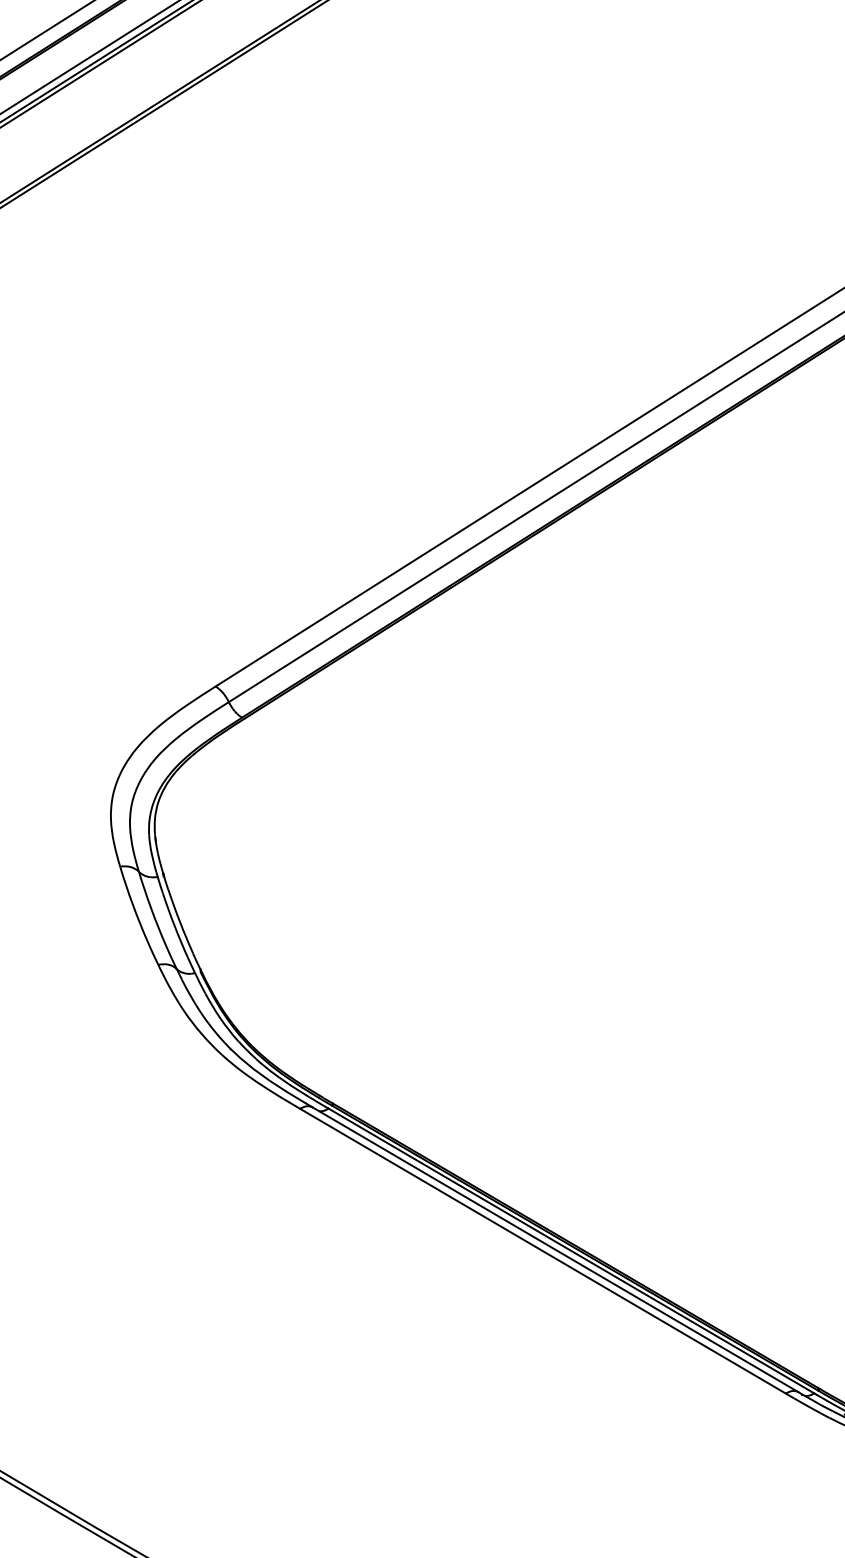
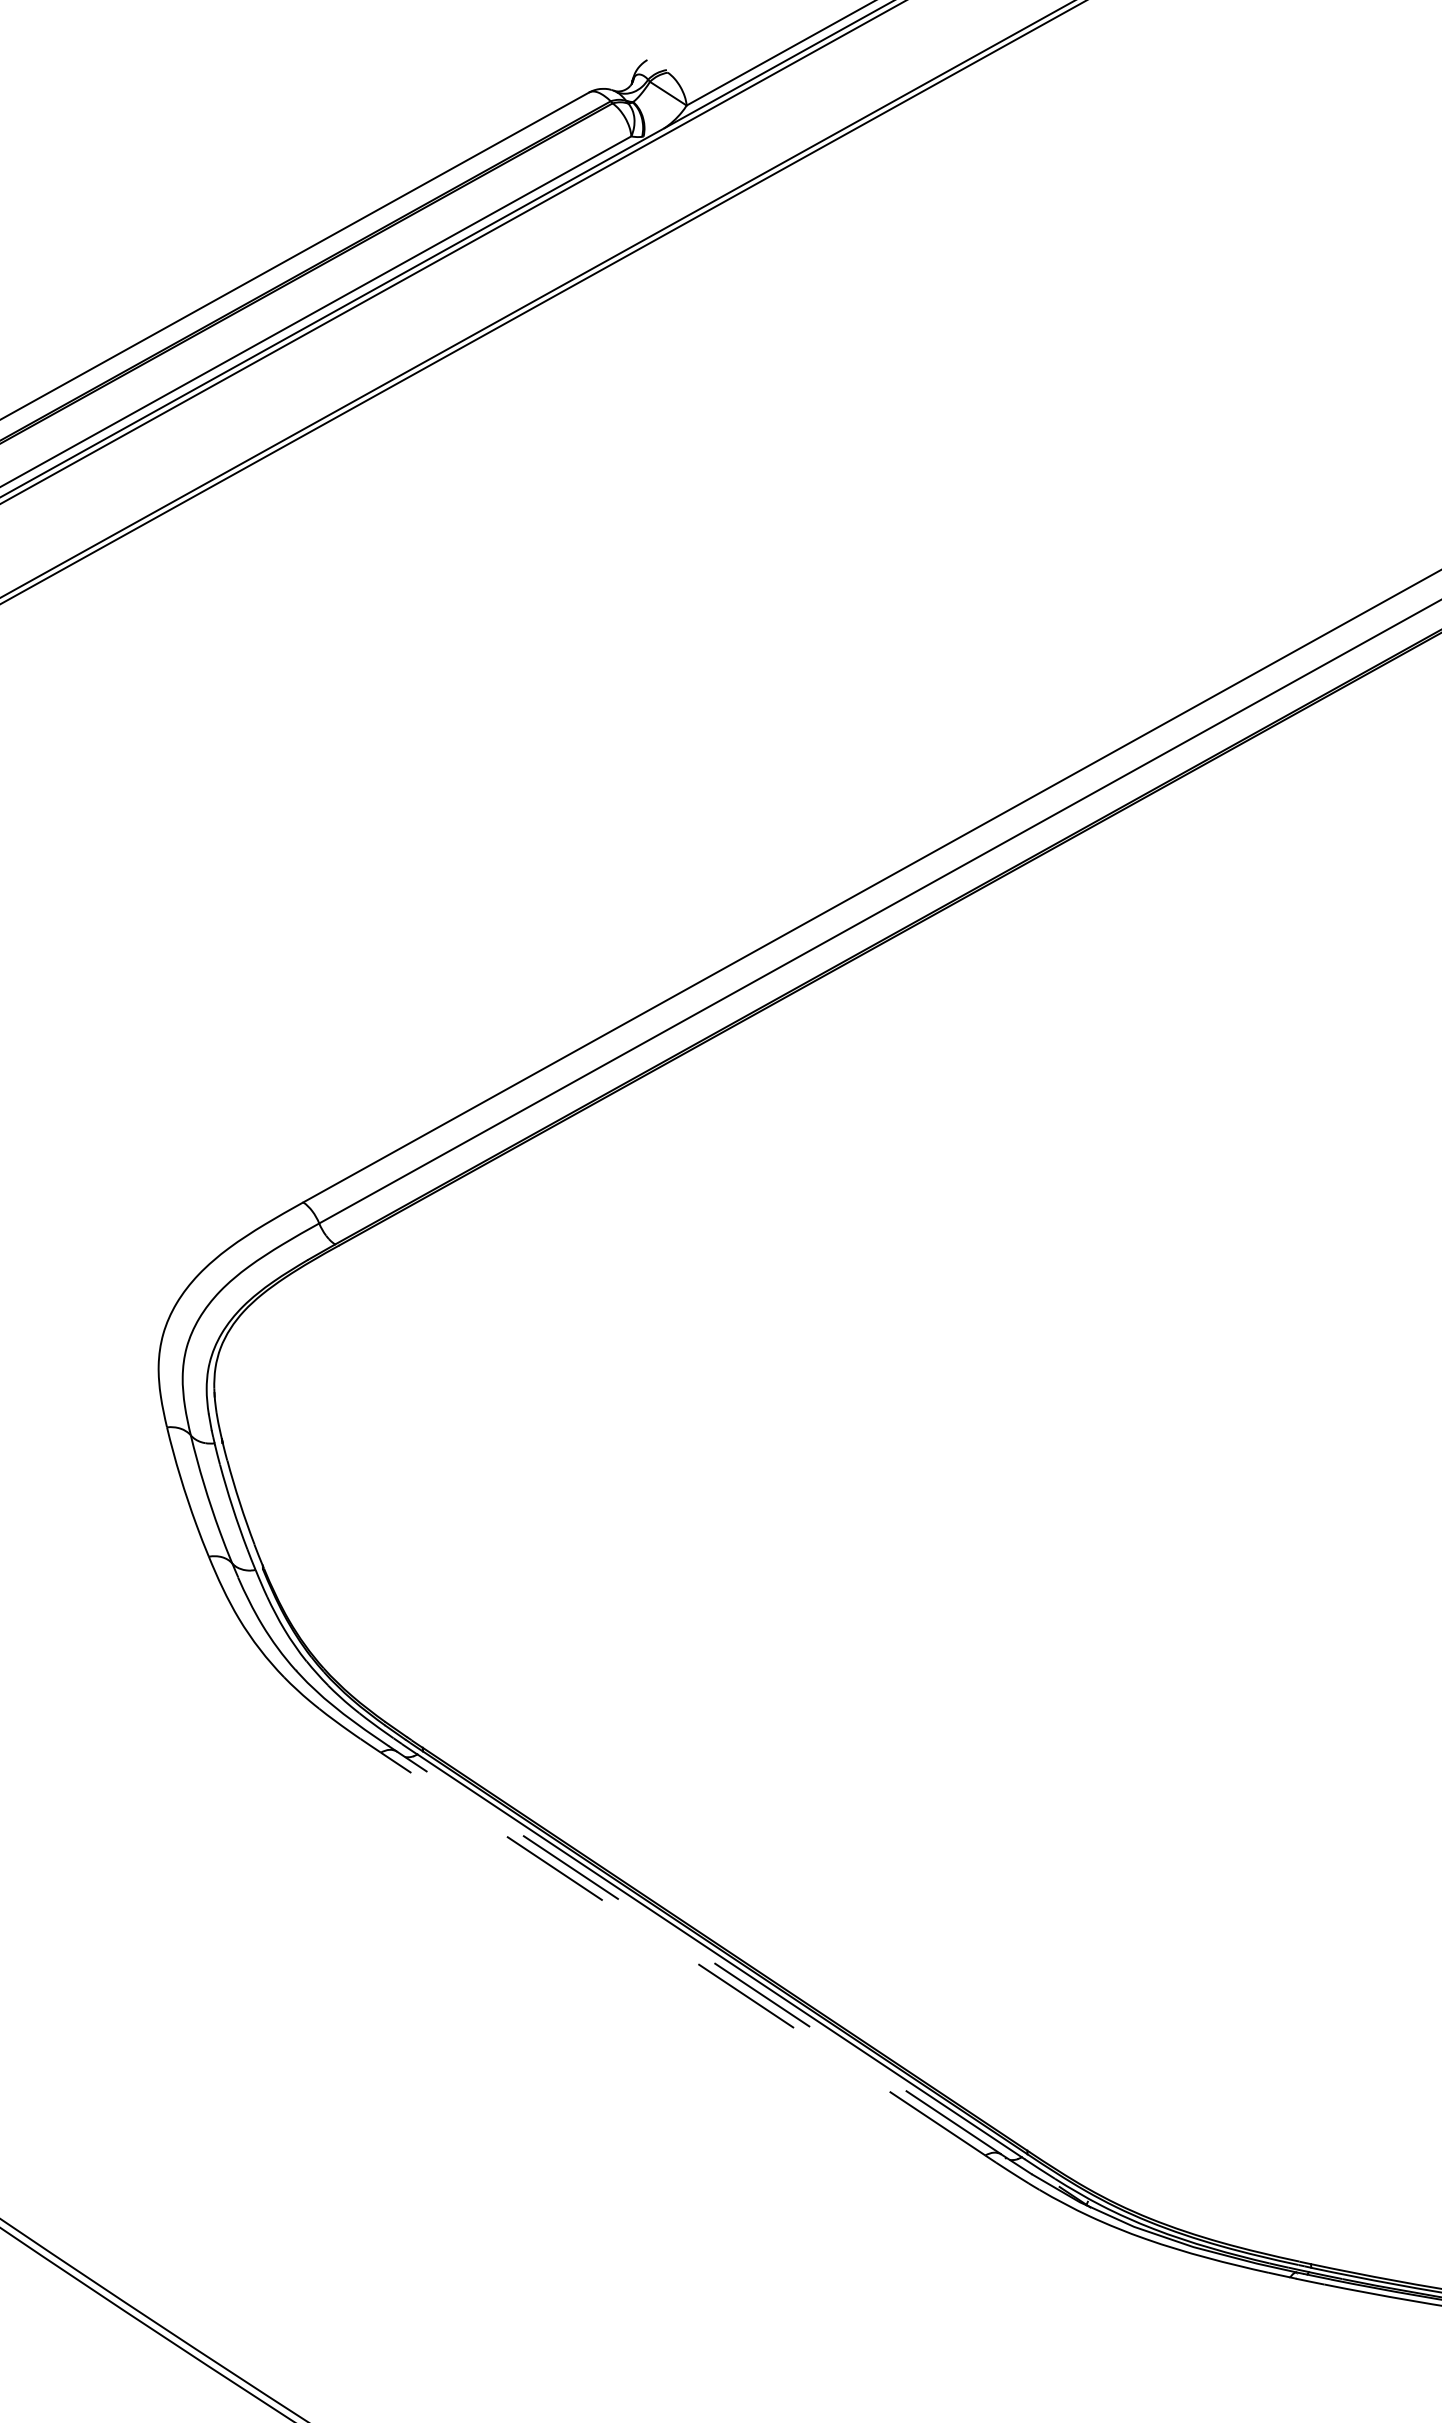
line: (554, 1249) -> (698, 1952), solid -> dashed
line: (542, 1250) -> (682, 1953), solid -> dashed

